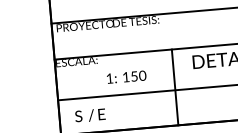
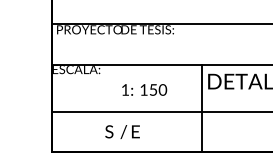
text: (126, 76) -> (144, 89), moved
line: (175, 87) -> (201, 108), moved
text: (90, 115) -> (122, 131), moved

